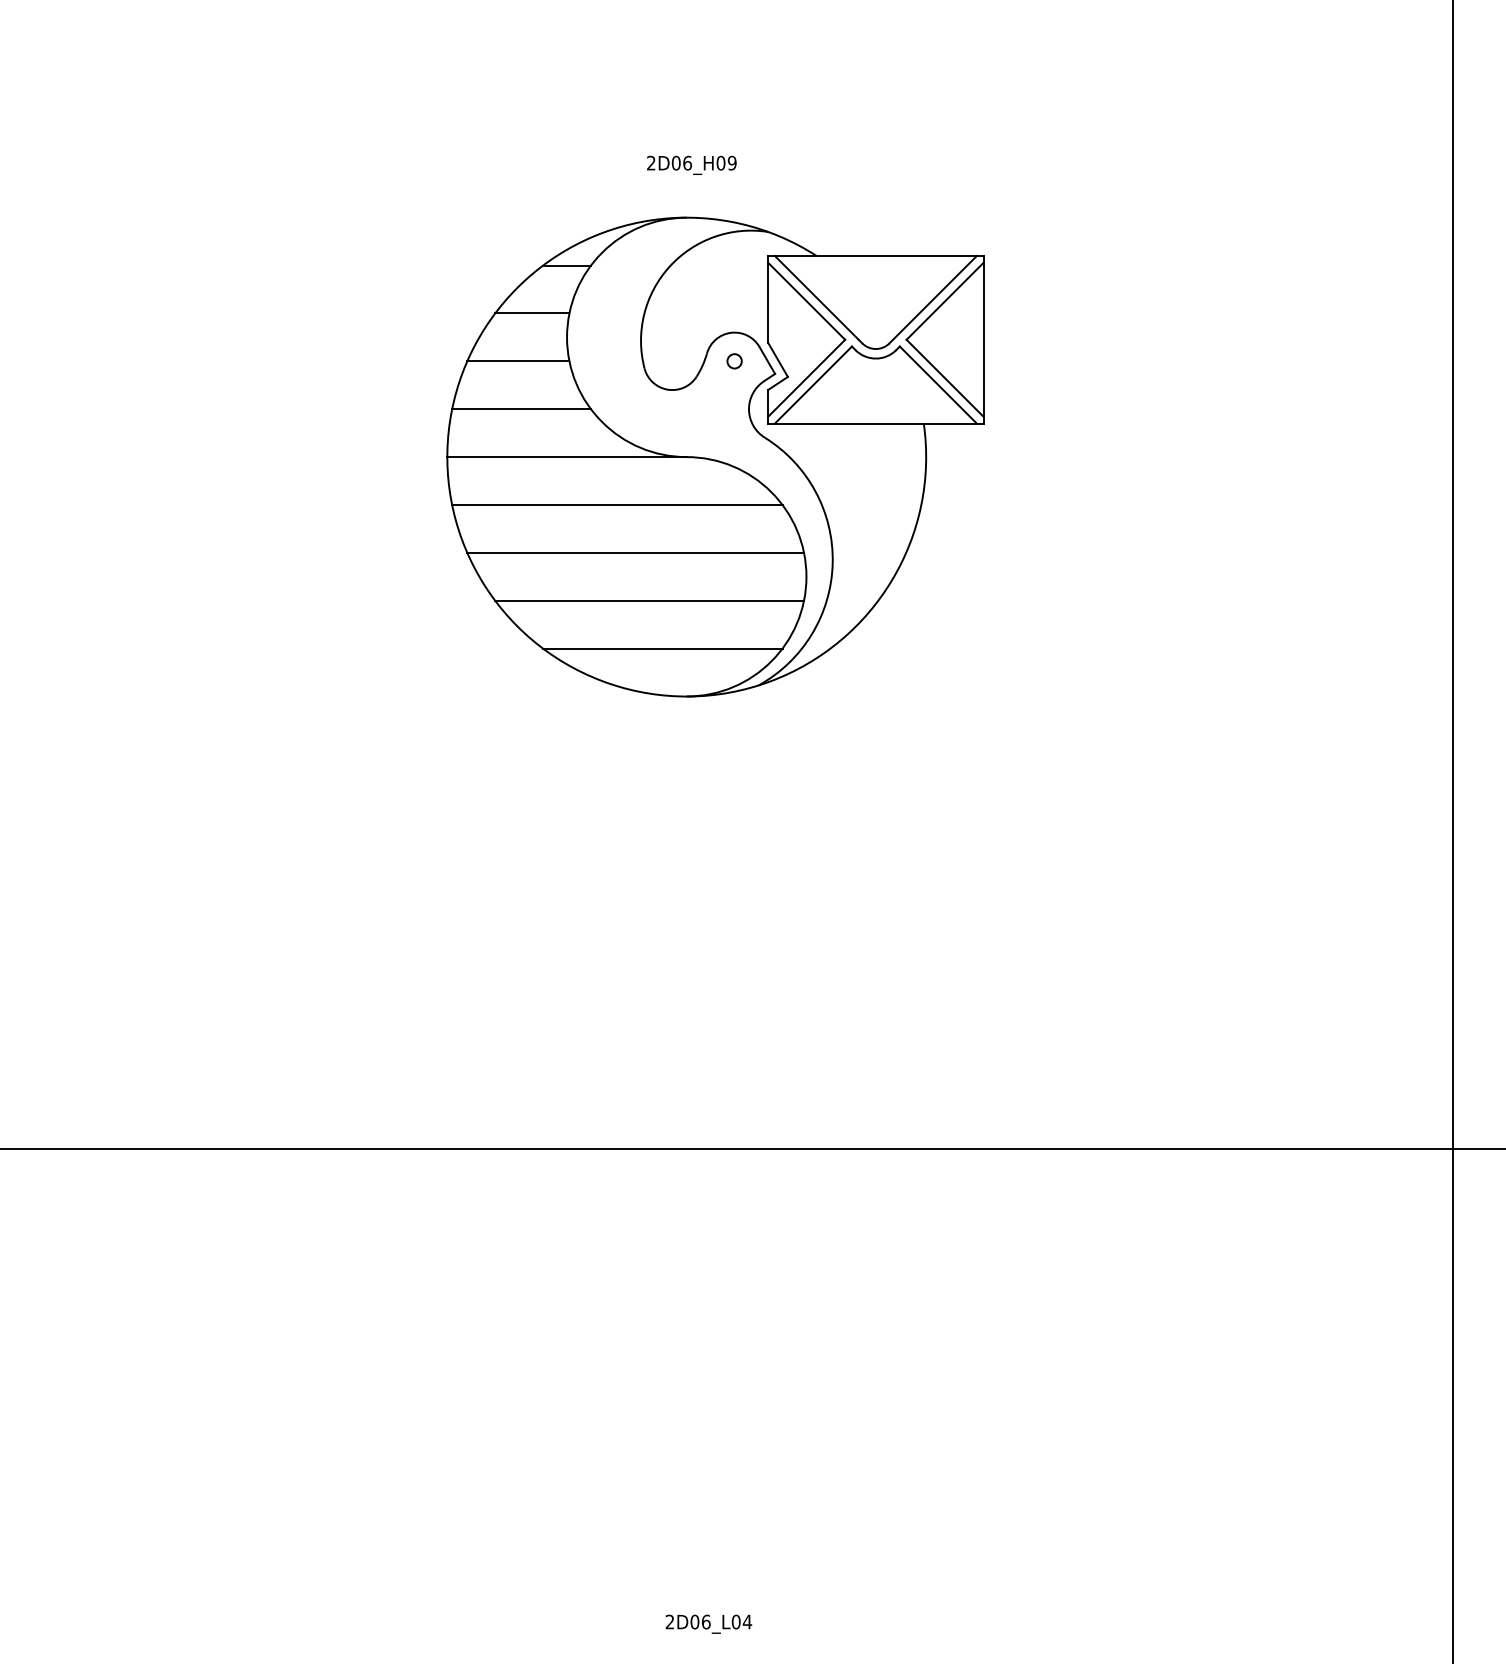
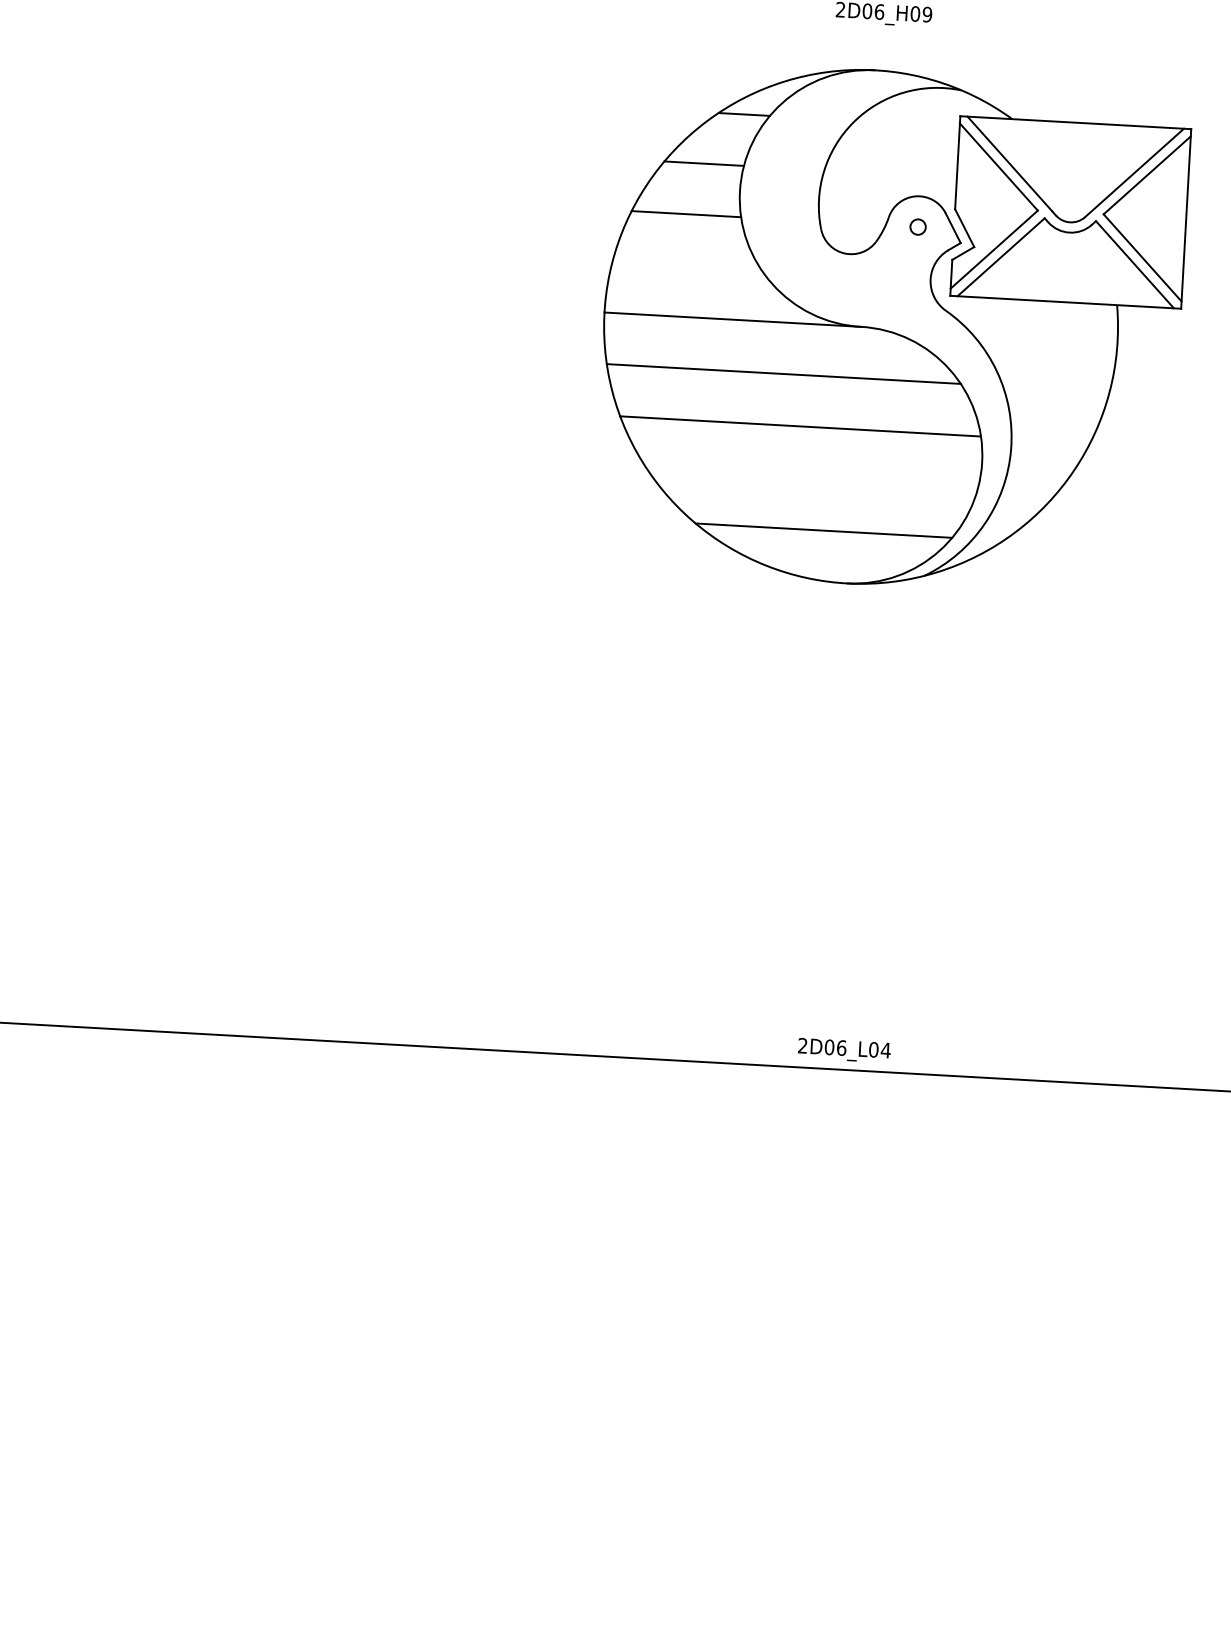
line: (521, 409) -> (686, 265), removed
line: (649, 600) -> (812, 478), removed
text: (708, 1623) -> (844, 1049), moved

